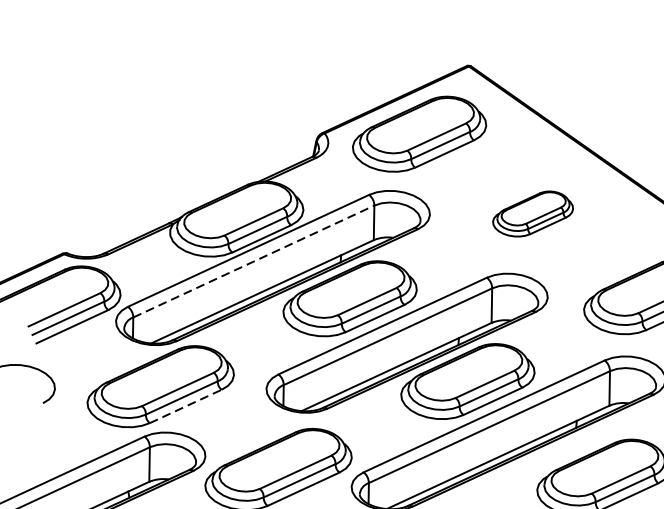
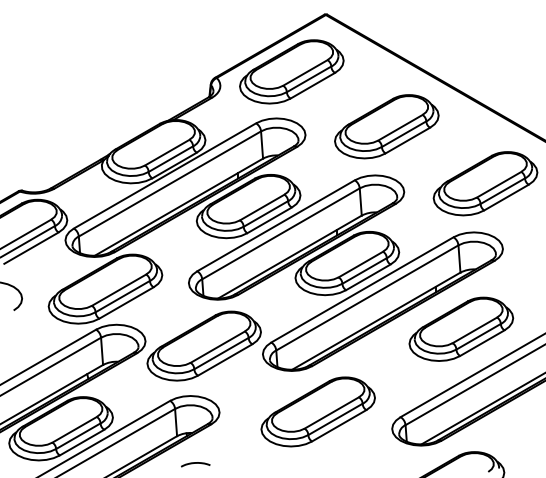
part: (532, 213) -> (386, 126), size x1.67
line: (254, 261) -> (170, 183), dashed -> solid
line: (185, 405) -> (126, 302), dashed -> solid

